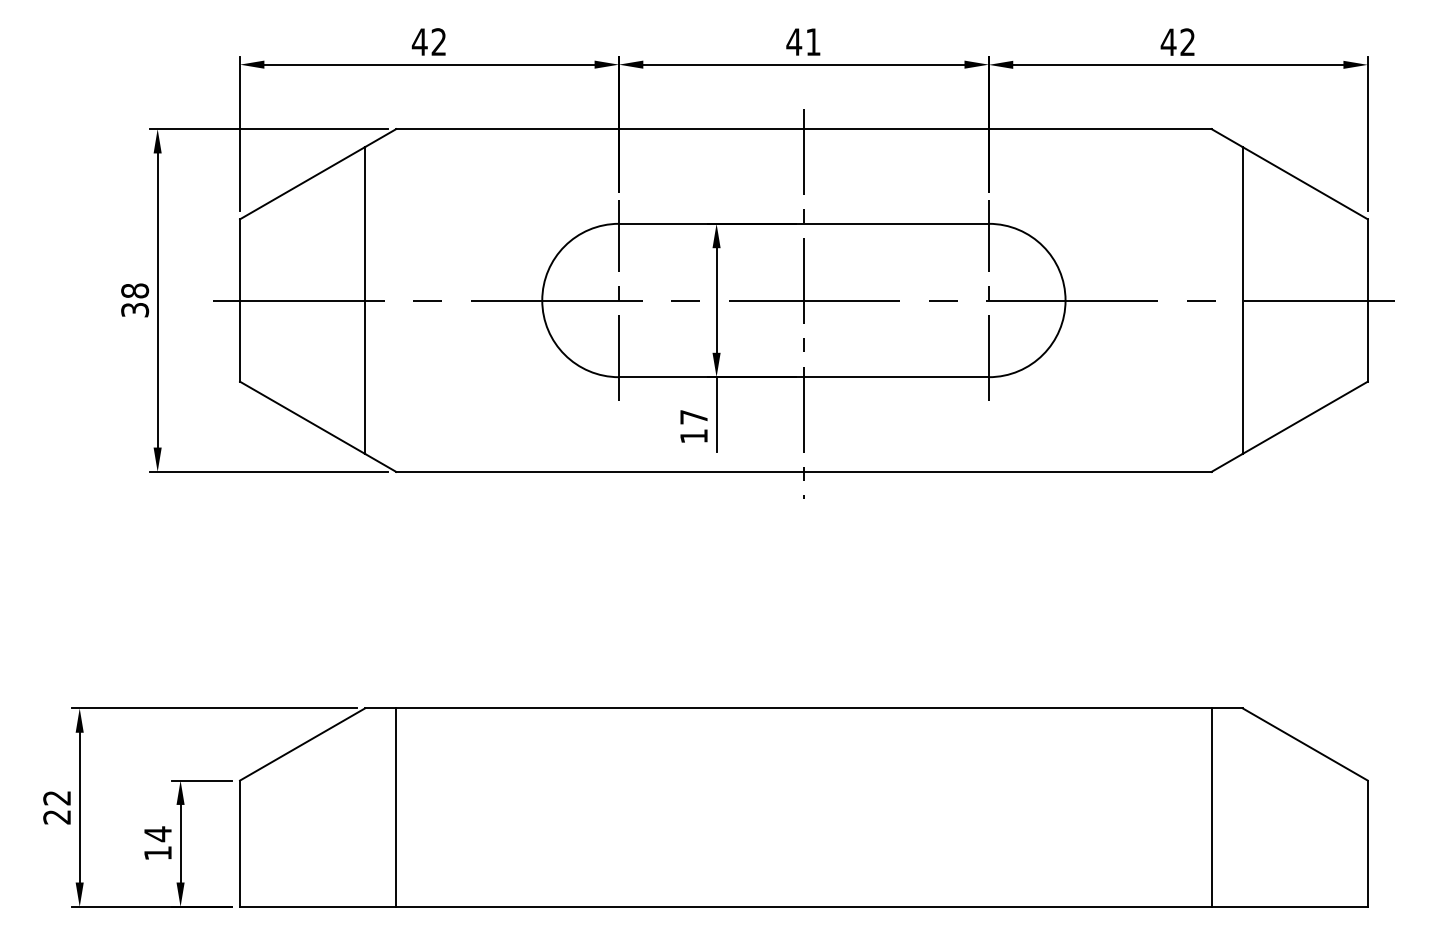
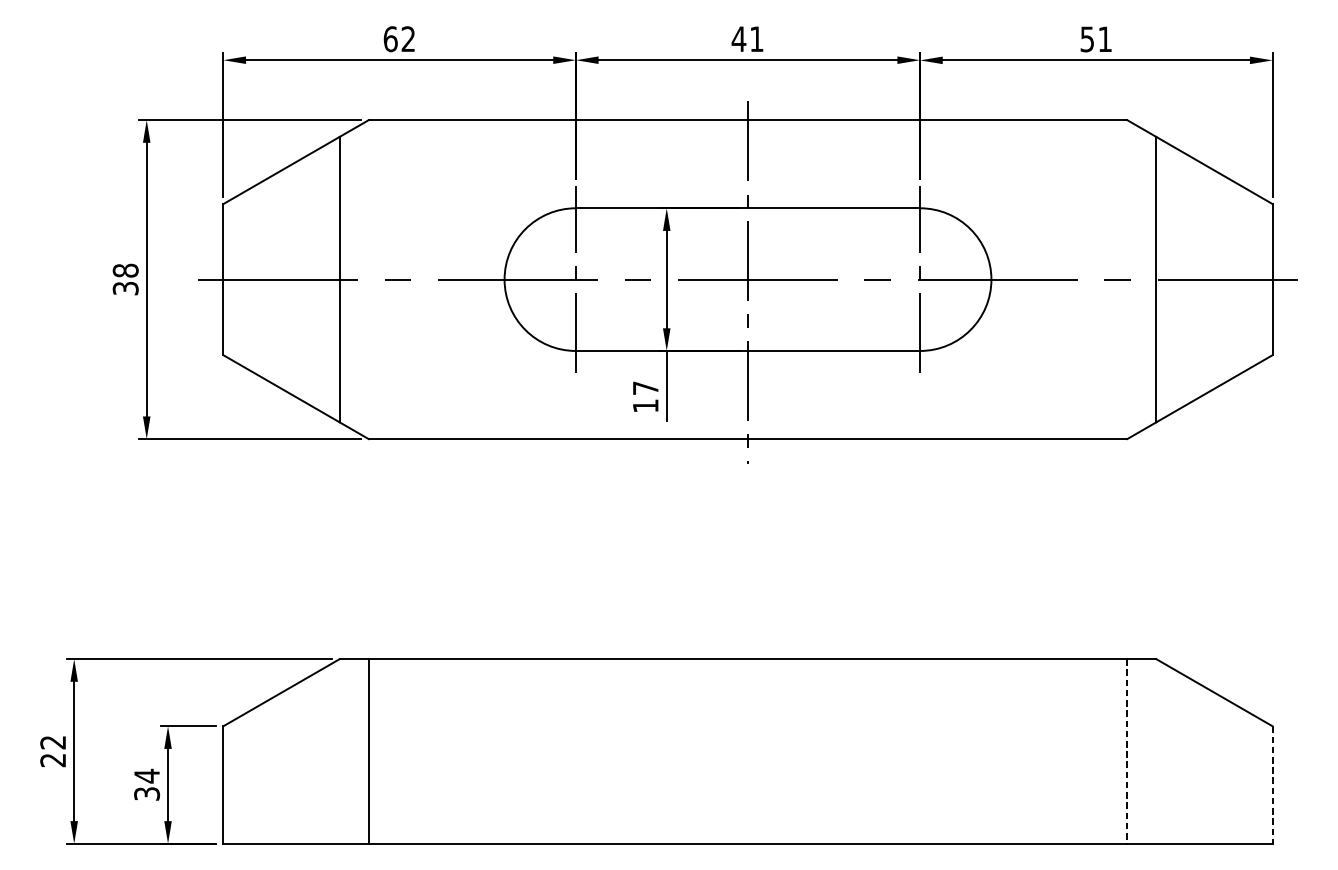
text: (419, 42) -> (390, 39), 42 -> 62
text: (1177, 42) -> (1095, 39), 42 -> 51
line: (1211, 808) -> (1127, 752), solid -> dashed
line: (1367, 844) -> (1272, 785), solid -> dashed
text: (157, 853) -> (146, 794), 14 -> 34

